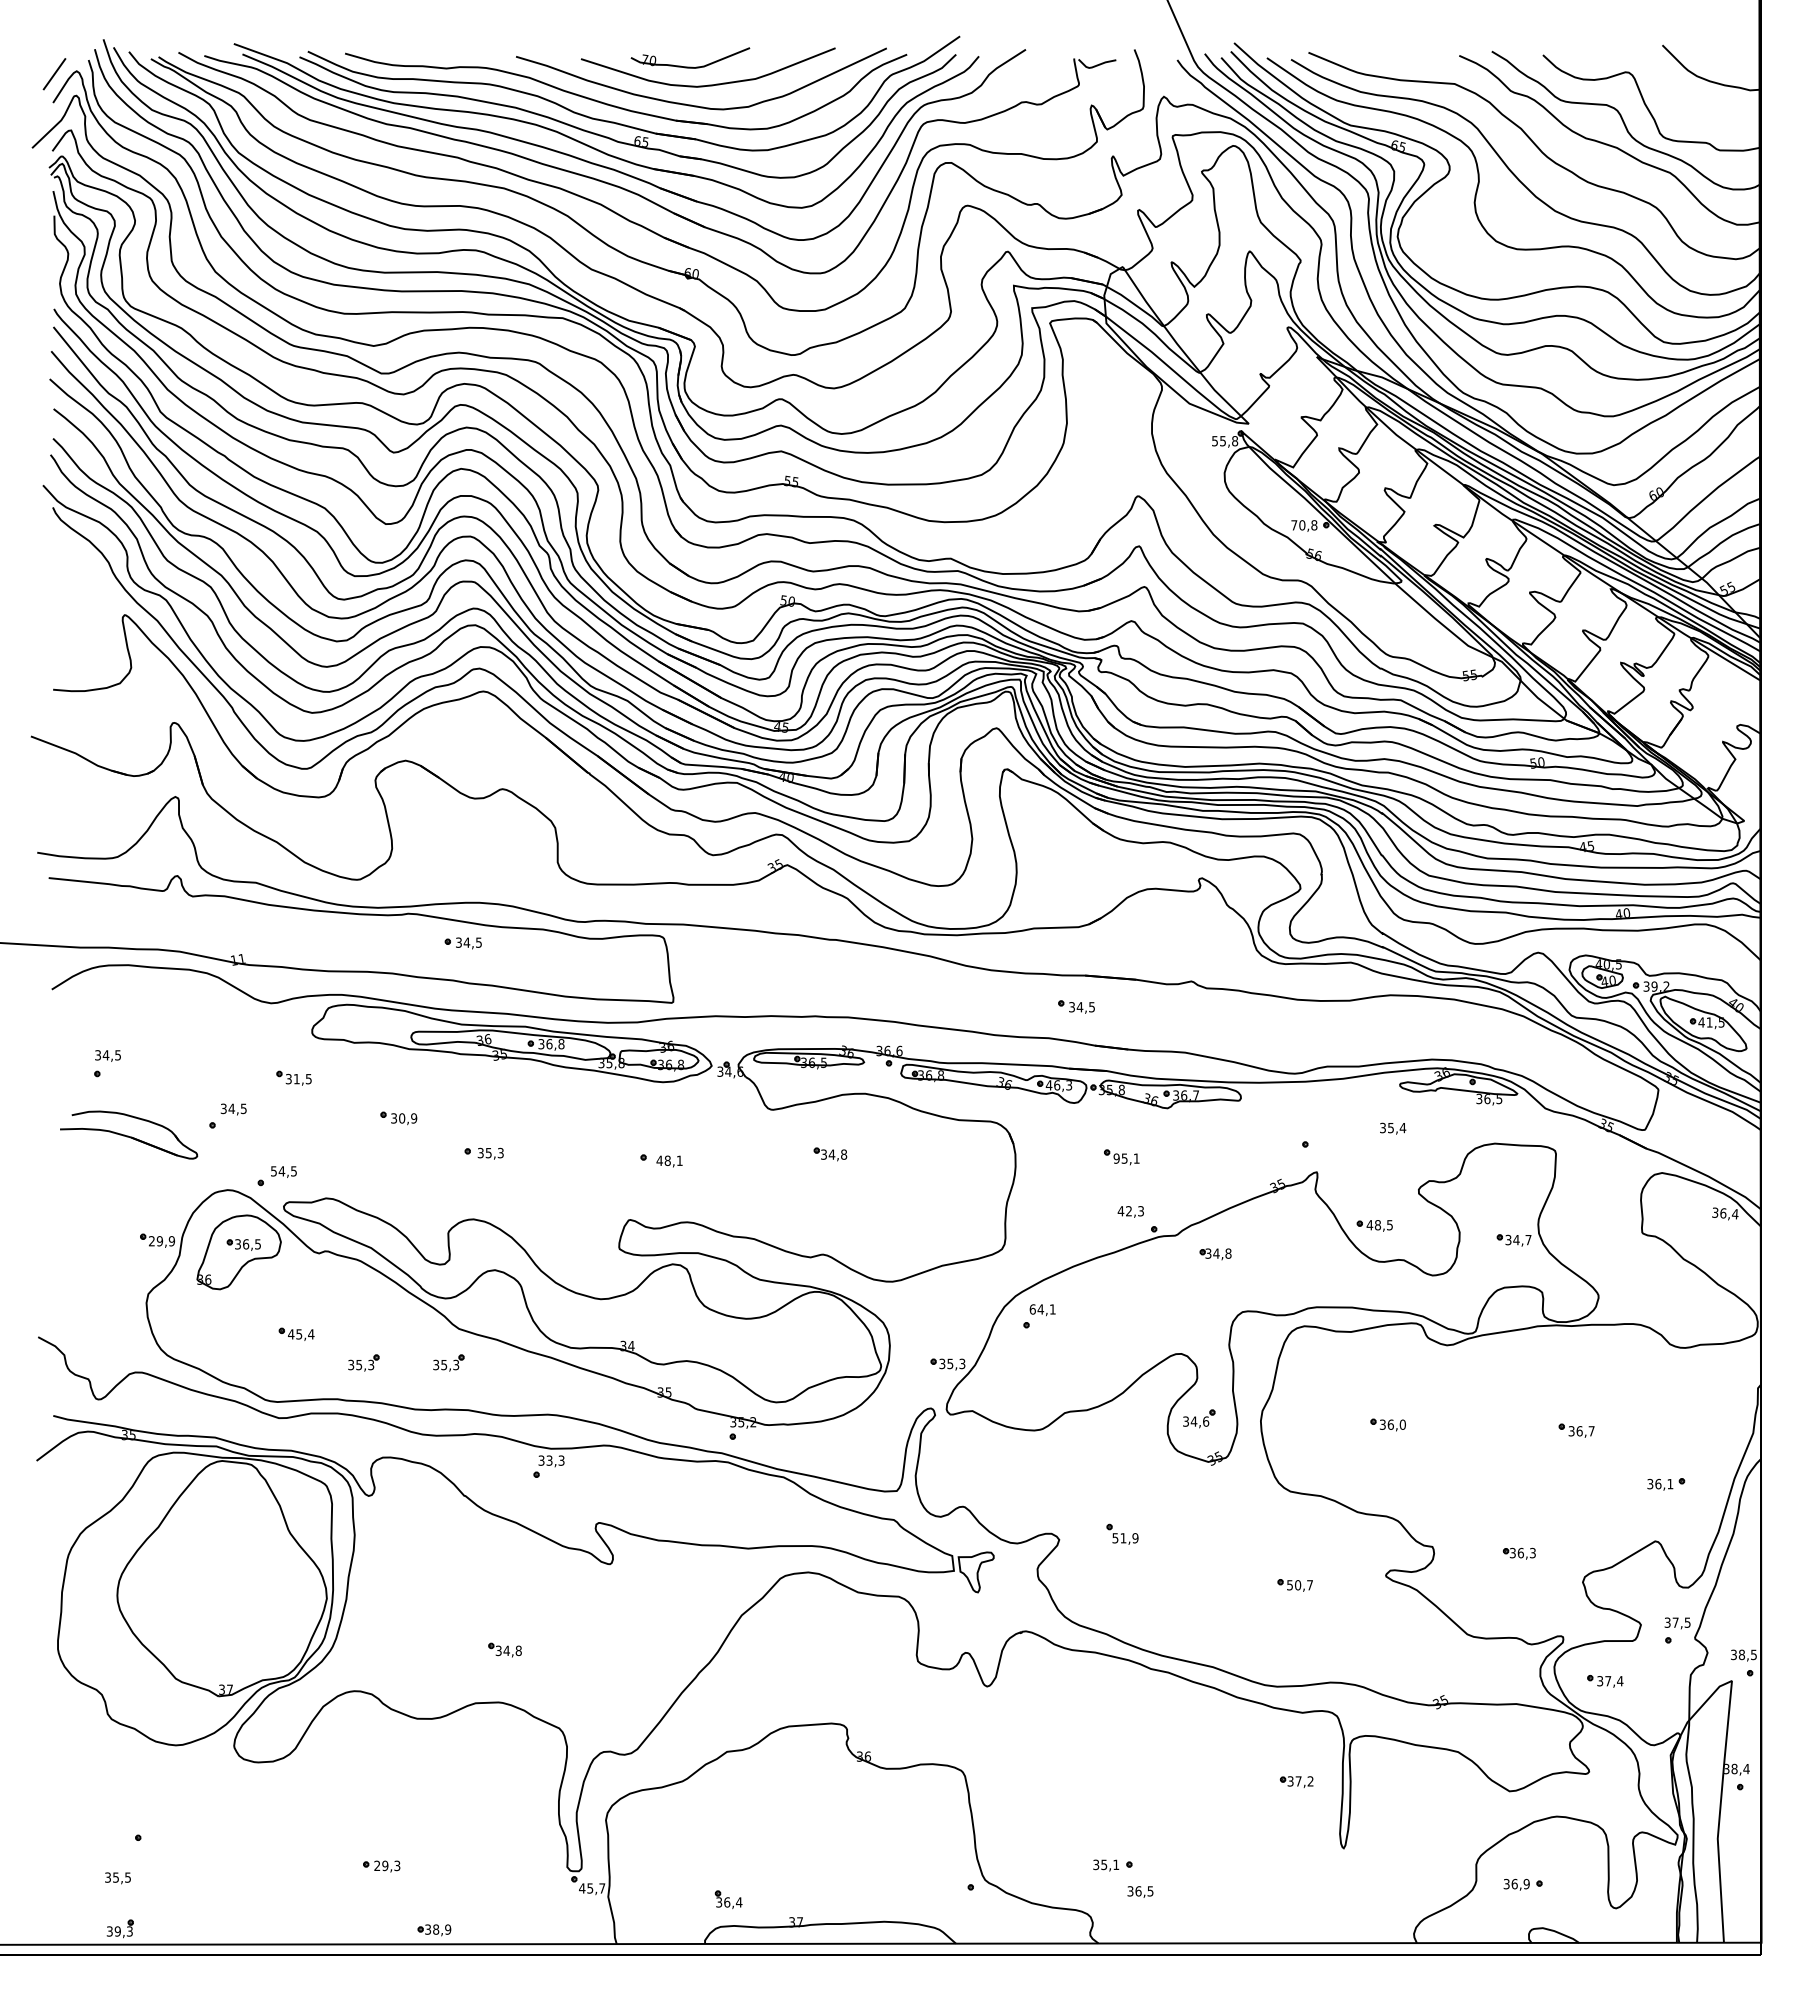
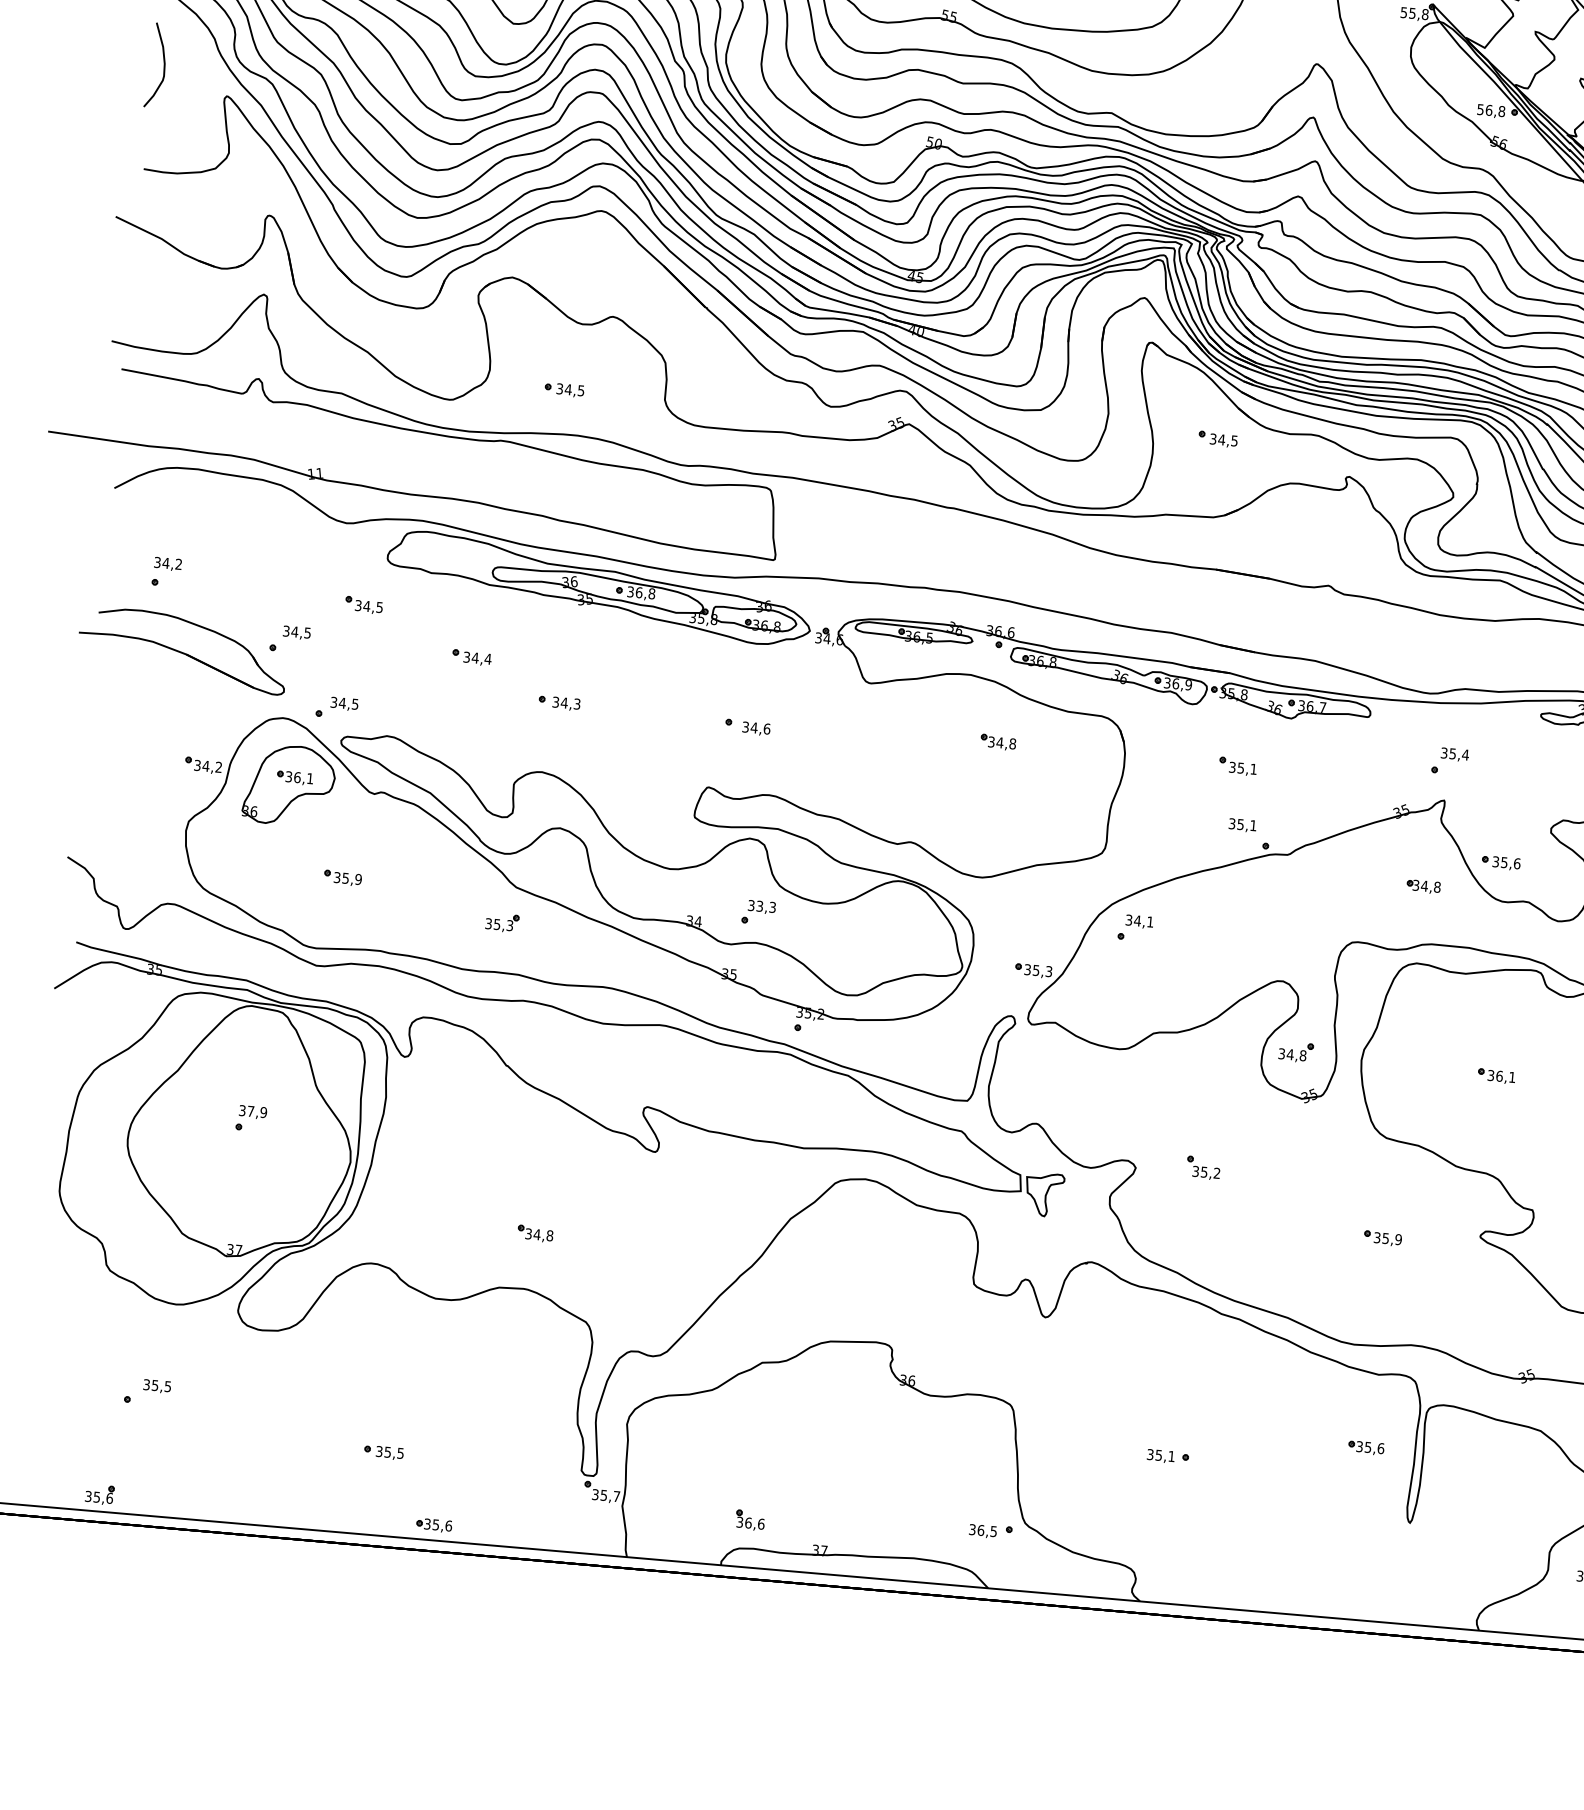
text: (1298, 525) -> (1485, 110), 70,8 -> 56,8
curve: (63, 591) -> (163, 65), added
part: (462, 943) -> (563, 390), moved
part: (1076, 1006) -> (1218, 438), moved
text: (117, 1055) -> (178, 564), 34,5 -> 34,2
text: (296, 1079) -> (366, 606), 31,5 -> 34,5
text: (1058, 1085) -> (1177, 684), 46,3 -> 36,9
text: (407, 1118) -> (481, 658), 30,9 -> 34,4
text: (1393, 1128) -> (1455, 754), moved
part: (128, 1134) -> (182, 649), size x1.43
text: (488, 1153) -> (564, 703), 35,3 -> 34,3
part: (830, 1154) -> (998, 742), moved
text: (1116, 1158) -> (1232, 767), 95,1 -> 35,1
text: (669, 1160) -> (756, 727), 48,1 -> 34,6
text: (273, 1170) -> (333, 701), 54,5 -> 34,5
text: (1130, 1211) -> (1242, 824), 42,3 -> 35,1
text: (1379, 1225) -> (1506, 863), 48,5 -> 35,6
text: (162, 1241) -> (208, 766), 29,9 -> 34,2
text: (257, 1244) -> (309, 778), 36,5 -> 36,1
part: (1215, 1254) -> (1423, 886), moved
text: (1032, 1309) -> (1128, 920), 64,1 -> 34,1
text: (301, 1334) -> (348, 878), 45,4 -> 35,9
part: (363, 1362) -> (411, 914), removed
text: (1206, 1421) -> (1303, 1055), 34,6 -> 34,8
text: (1402, 1424) -> (1512, 1077), 36,0 -> 36,1
part: (548, 1466) -> (758, 912), moved
text: (1125, 1538) -> (1206, 1172), 51,9 -> 35,2
part: (230, 1565) -> (251, 1118), added
text: (1300, 1585) -> (1388, 1239), 50,7 -> 35,9
text: (1304, 1781) -> (1374, 1448), 37,2 -> 35,6
text: (387, 1865) -> (390, 1452), 29,3 -> 35,5
part: (1112, 1865) -> (1167, 1456), moved
text: (117, 1878) -> (156, 1386), moved
text: (582, 1888) -> (595, 1494), 45,7 -> 35,7
text: (1140, 1891) -> (983, 1530), moved
text: (738, 1902) -> (760, 1524), 36,4 -> 36,6
text: (442, 1929) -> (442, 1525), 38,9 -> 35,6
text: (123, 1931) -> (102, 1497), 39,3 -> 35,6

